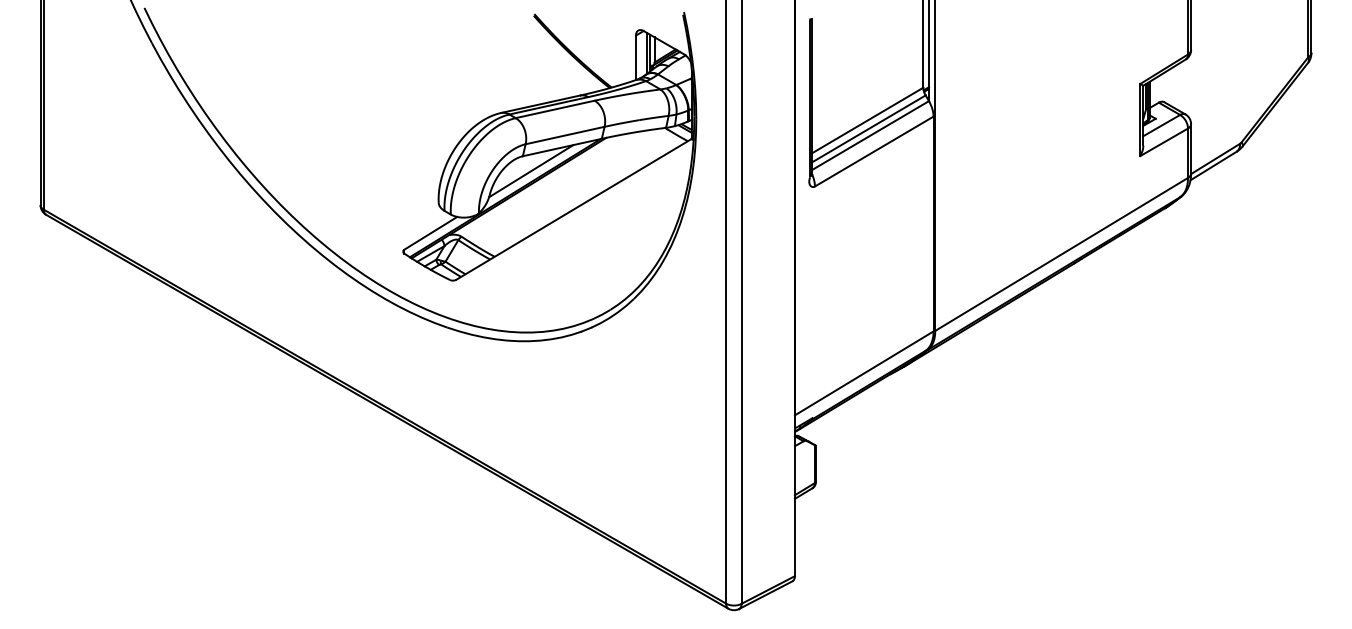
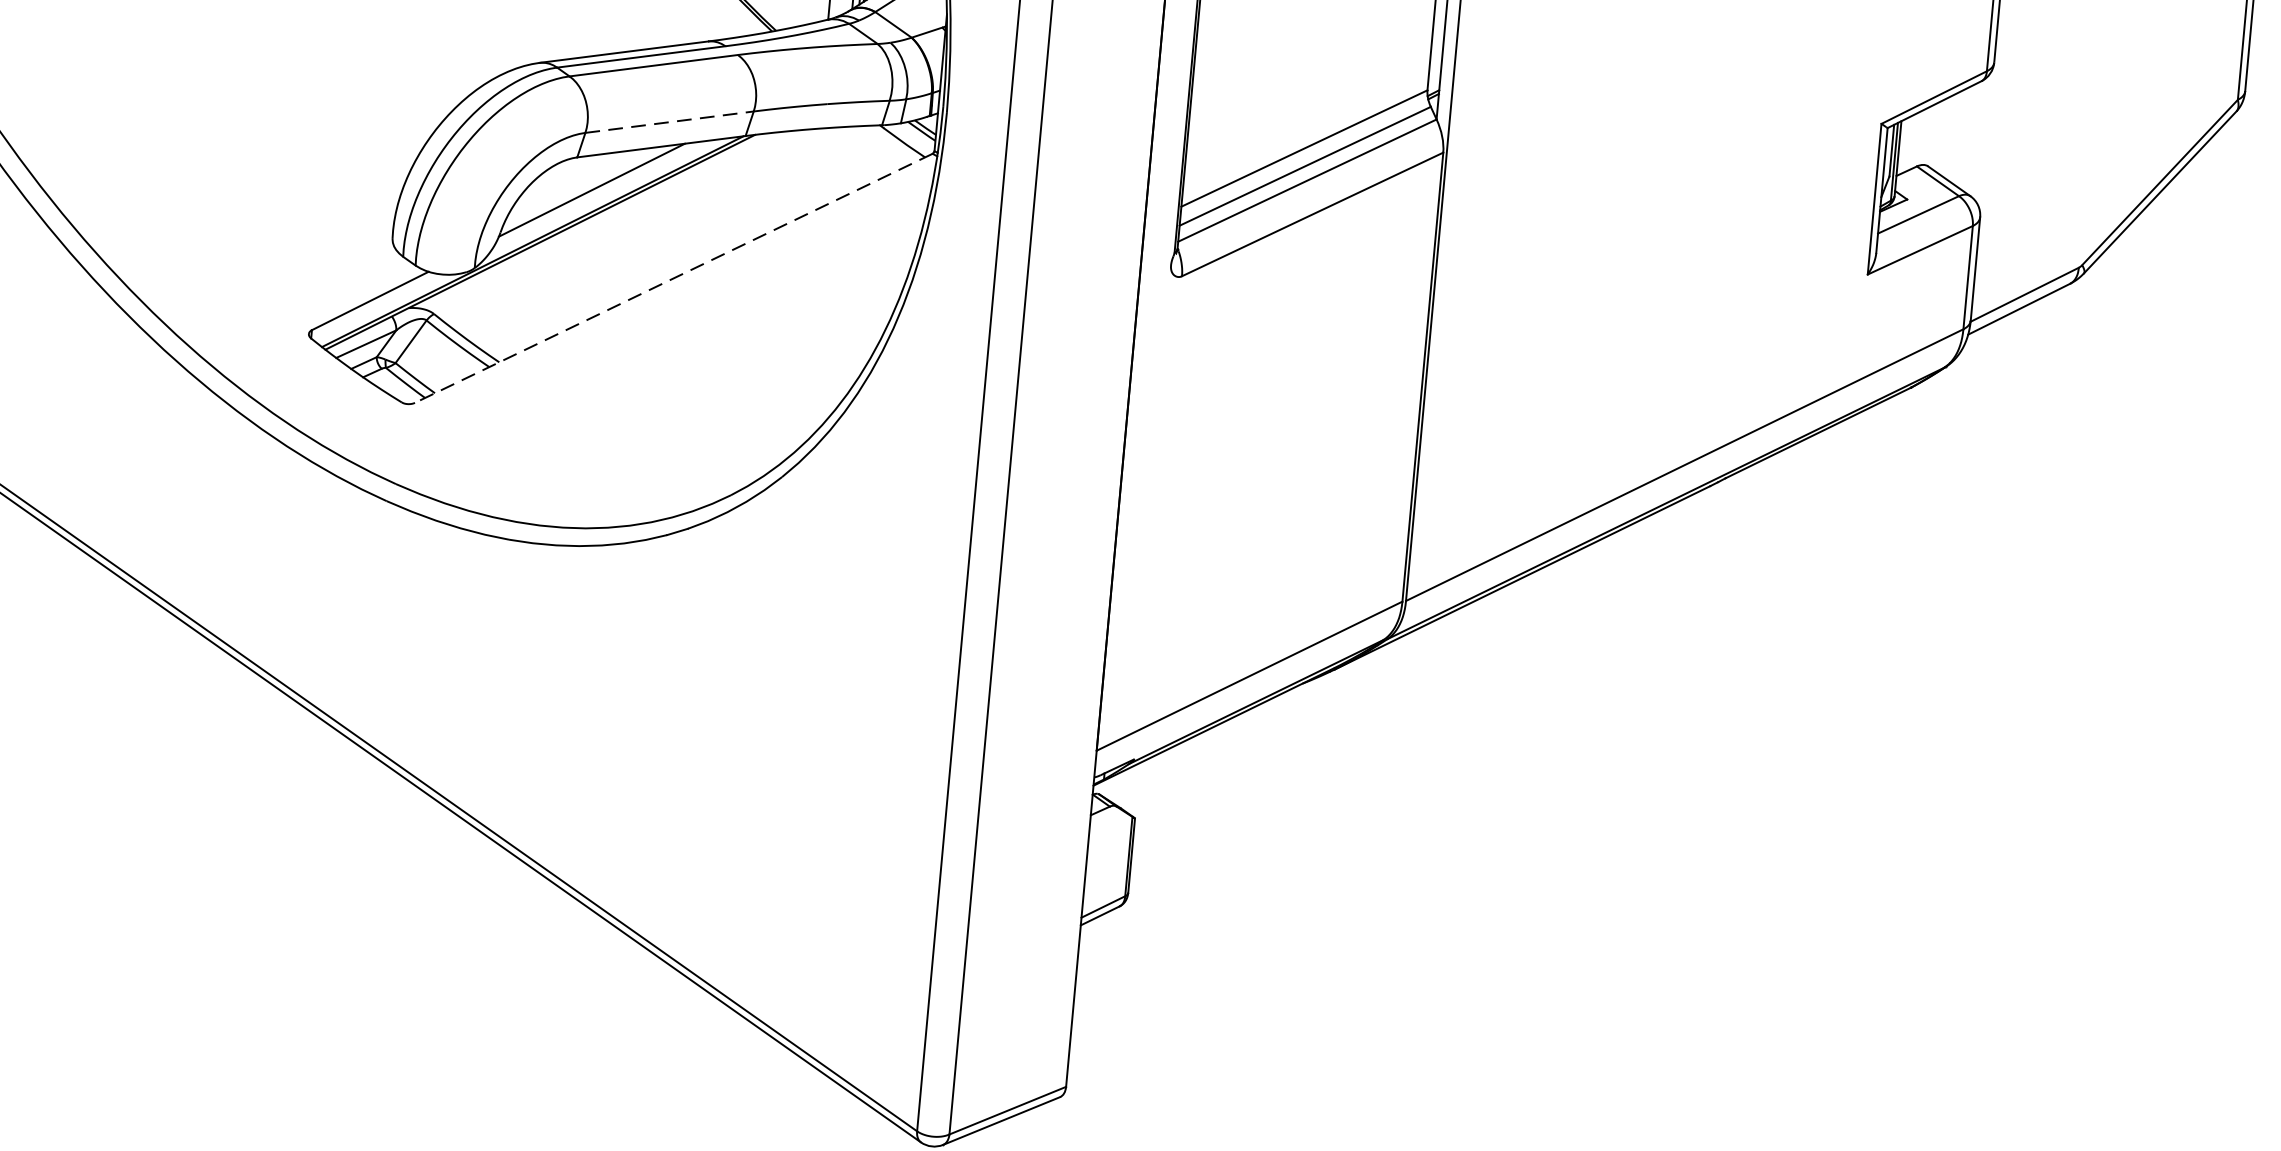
line: (565, 135) -> (670, 122), solid -> dashed
line: (573, 209) -> (673, 278), solid -> dashed

